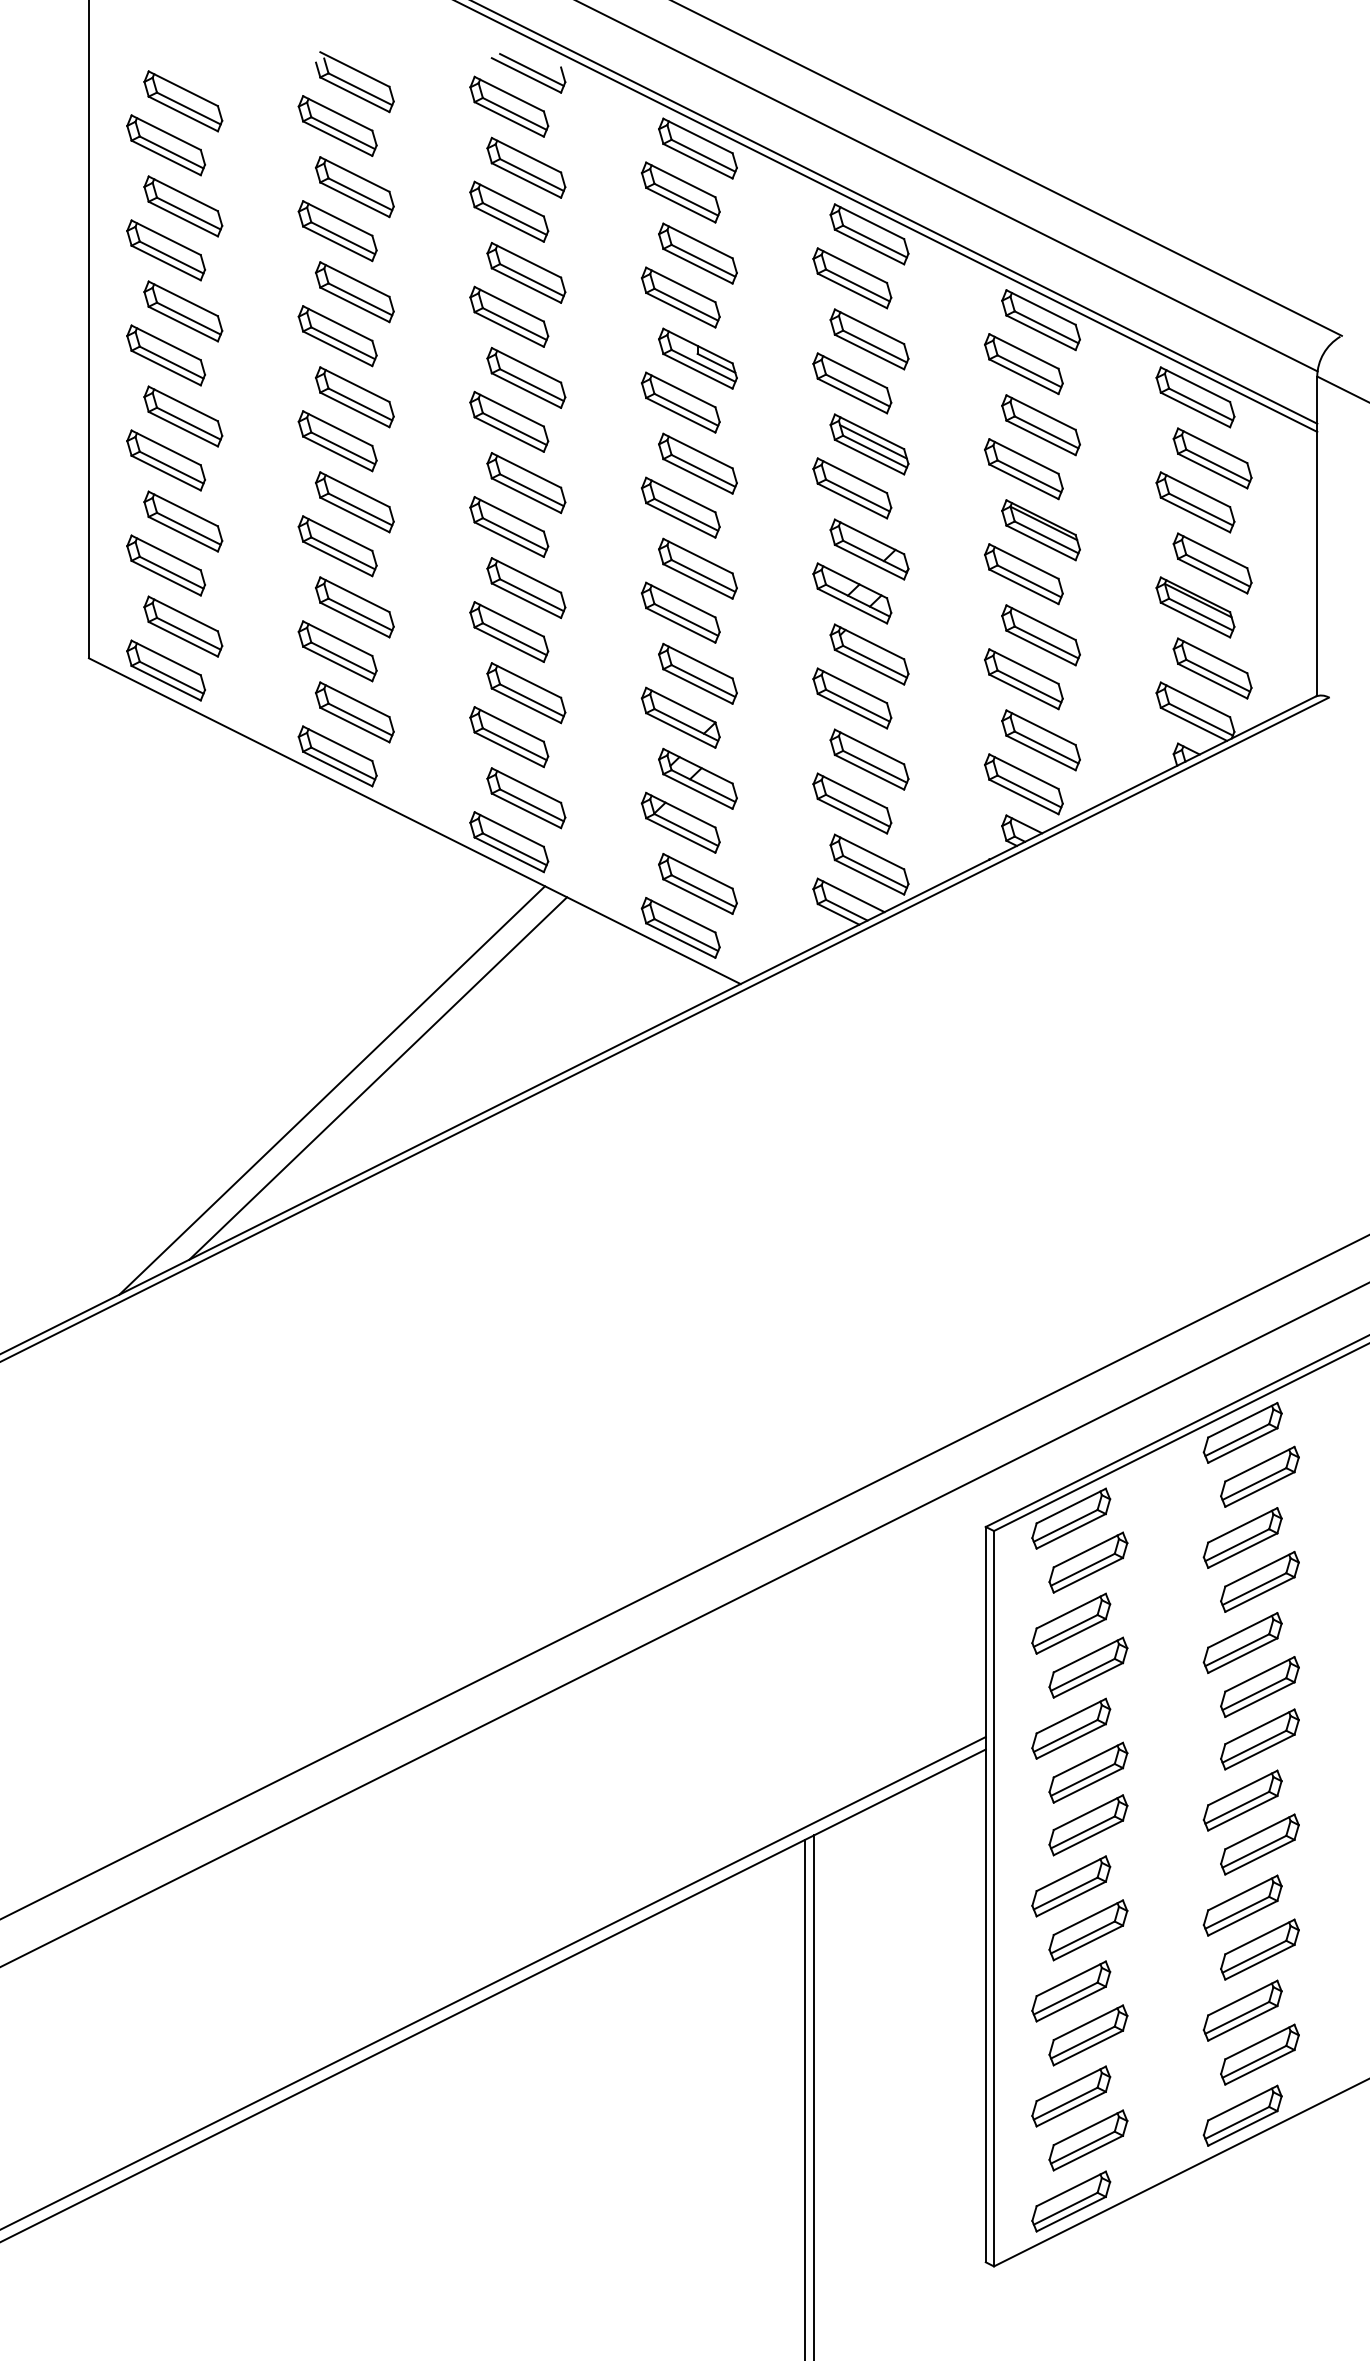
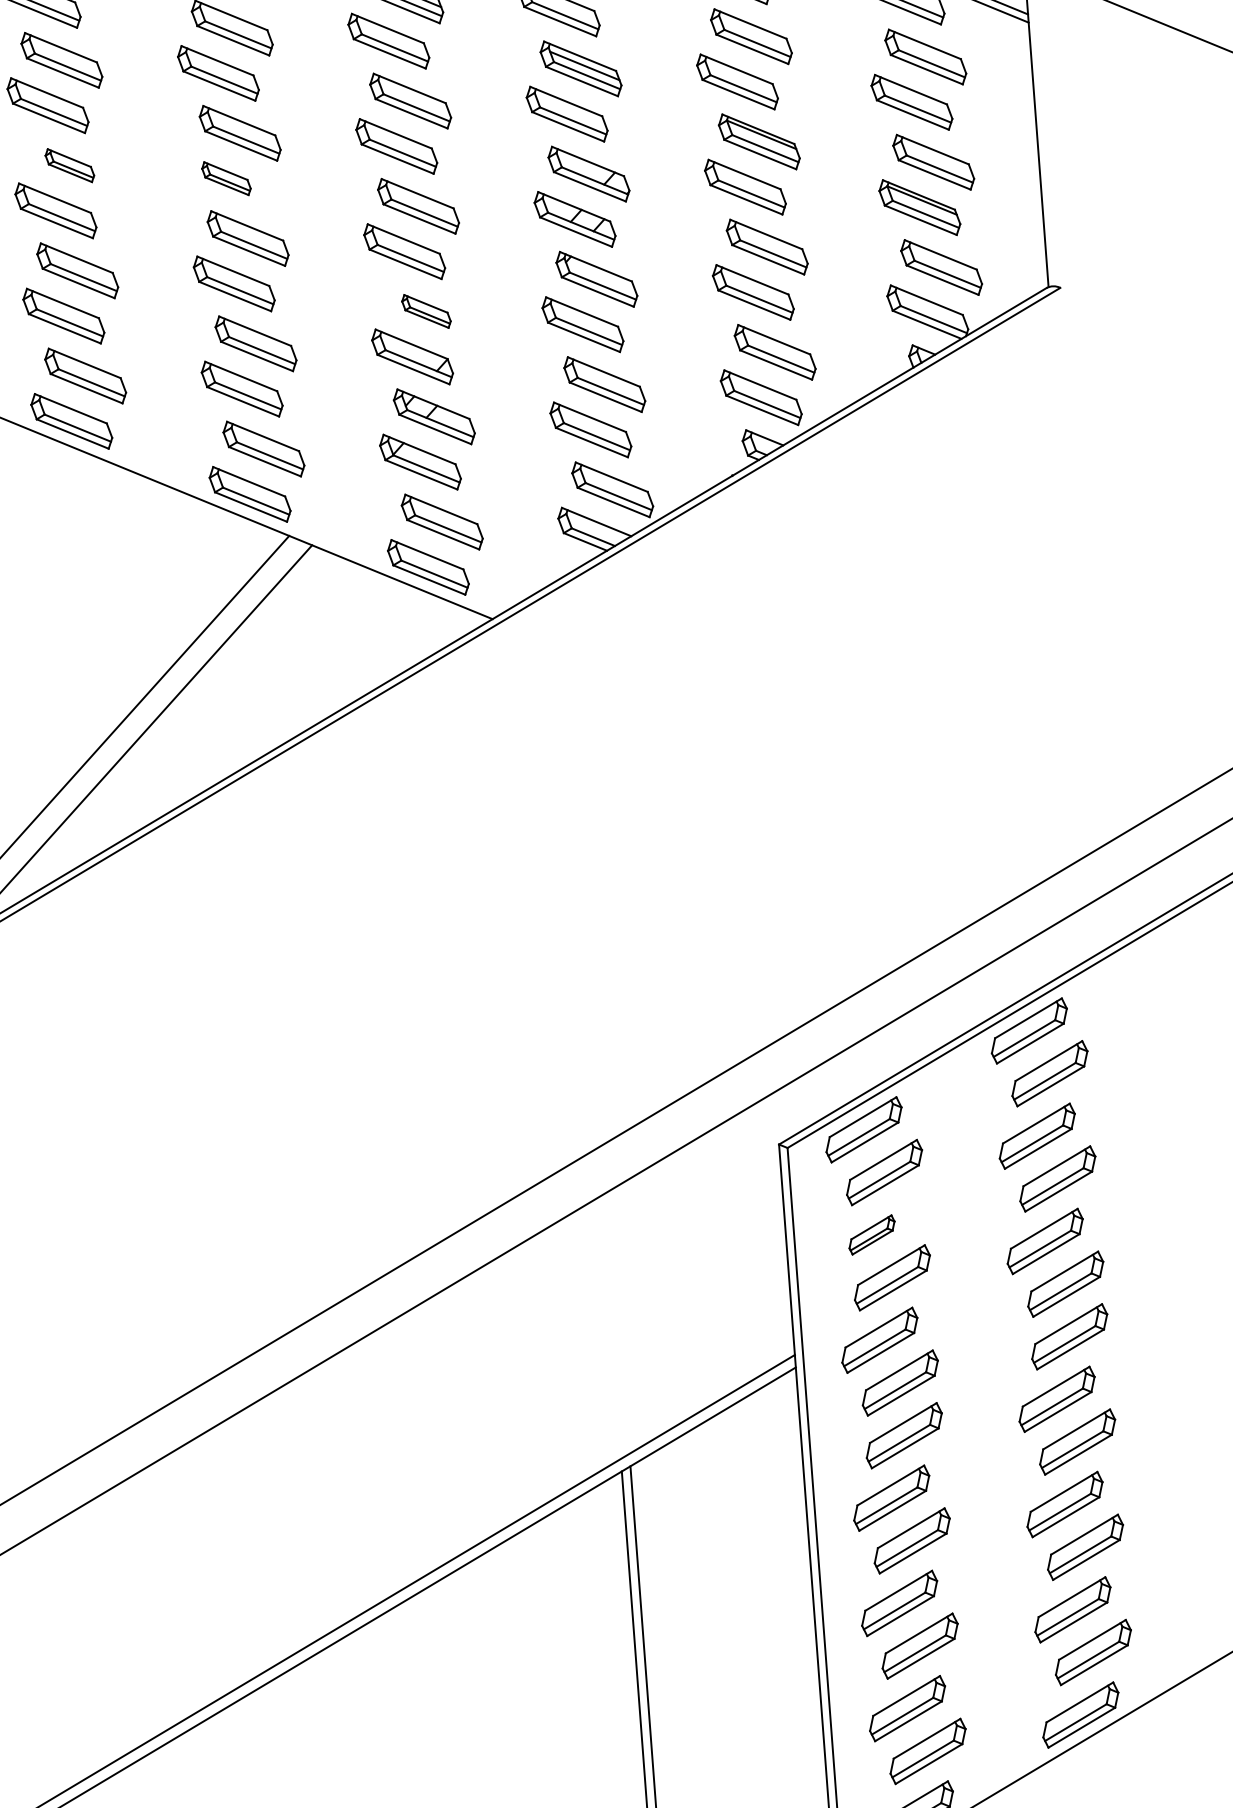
part: (354, 502) -> (69, 165), size x0.6
part: (509, 526) -> (226, 178), size x0.6
part: (697, 673) -> (425, 311), size x0.6
part: (1071, 1623) -> (872, 1234), size x0.6

